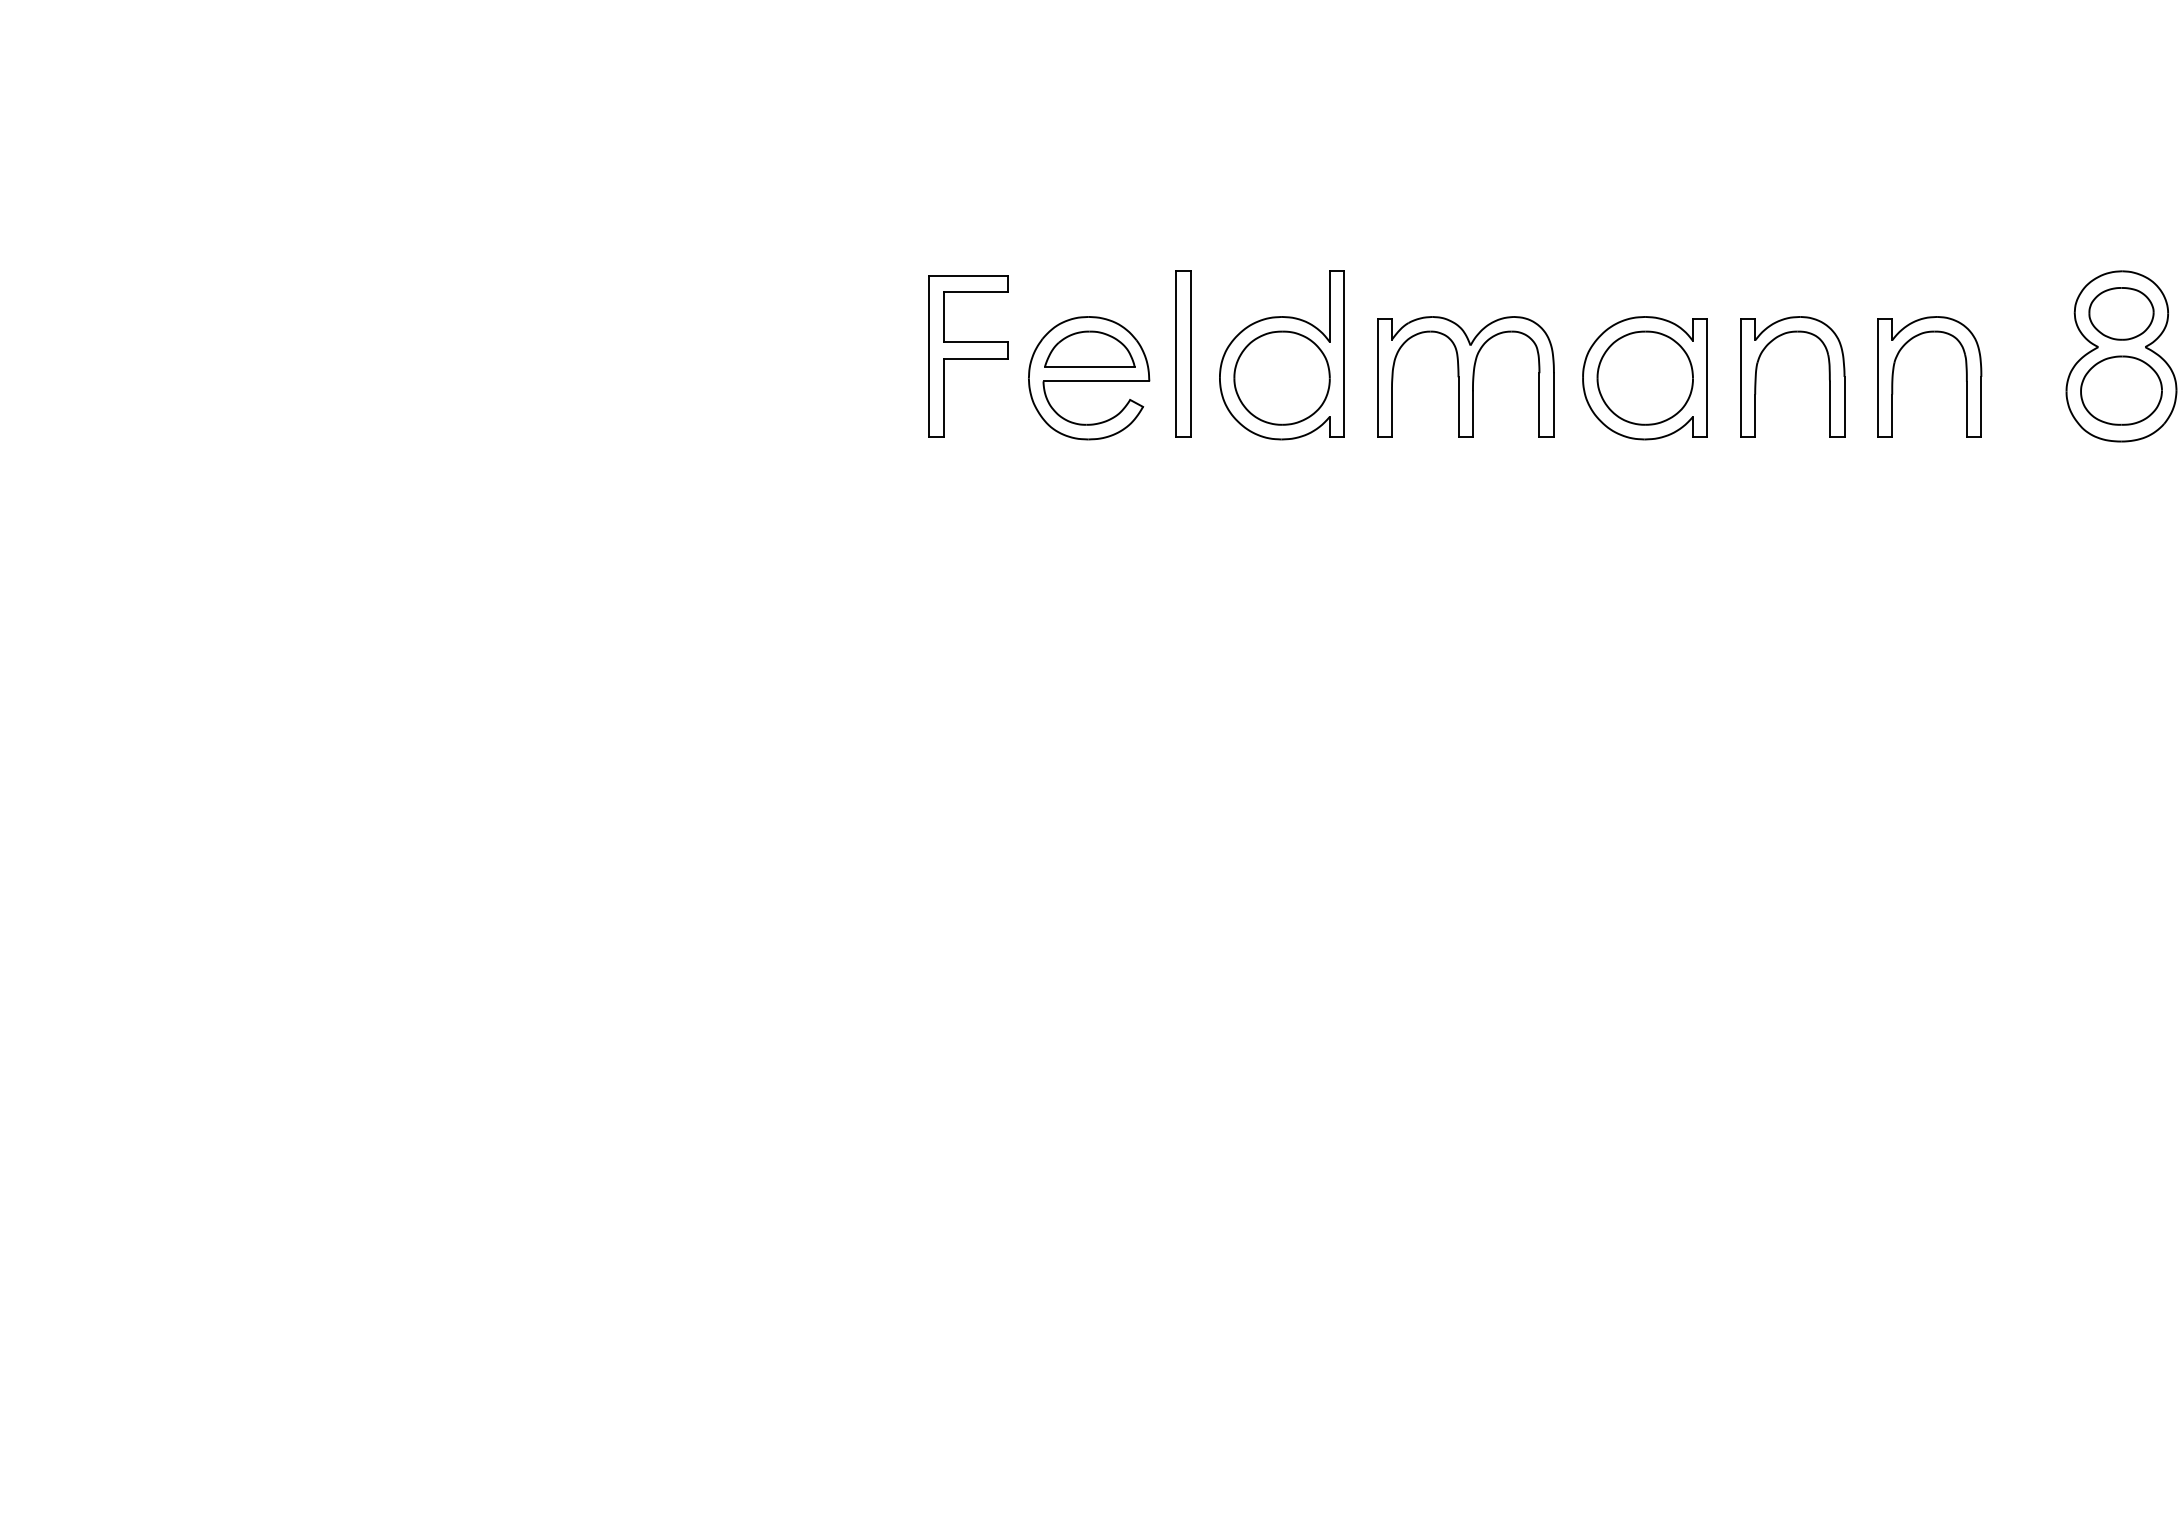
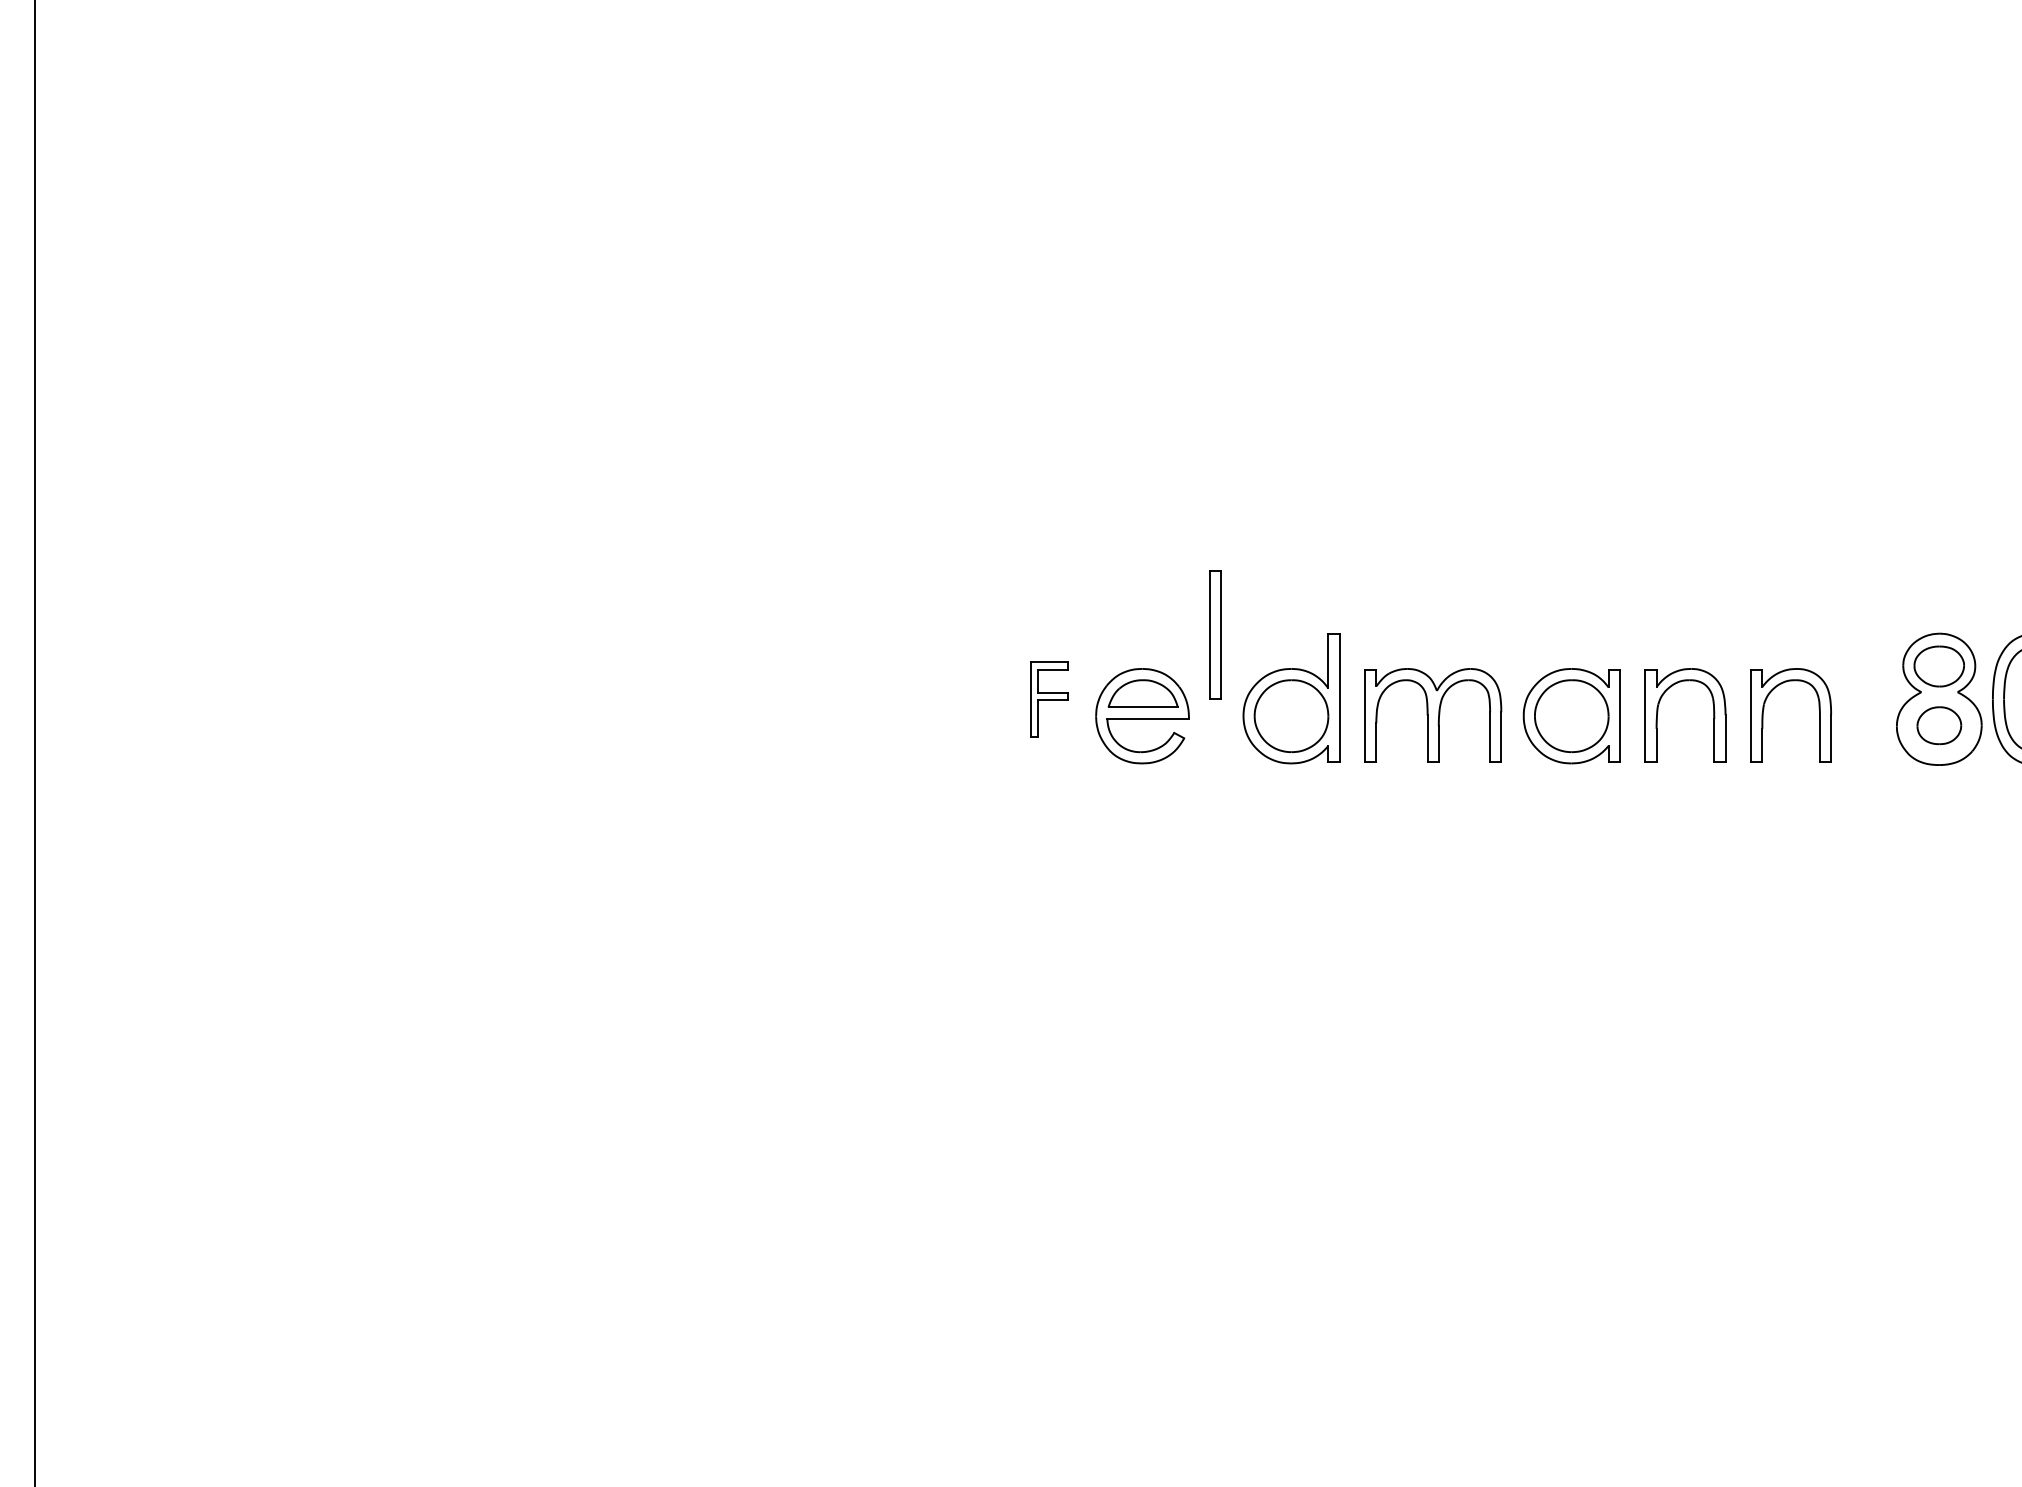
part: (1183, 354) -> (1215, 634), moved
part: (968, 356) -> (1049, 699), size x0.6
part: (2121, 390) -> (1939, 725), size x0.7

